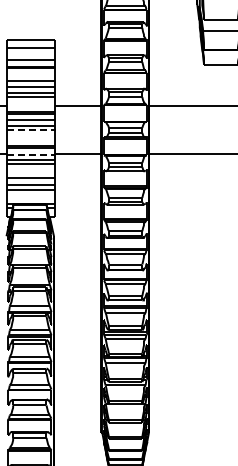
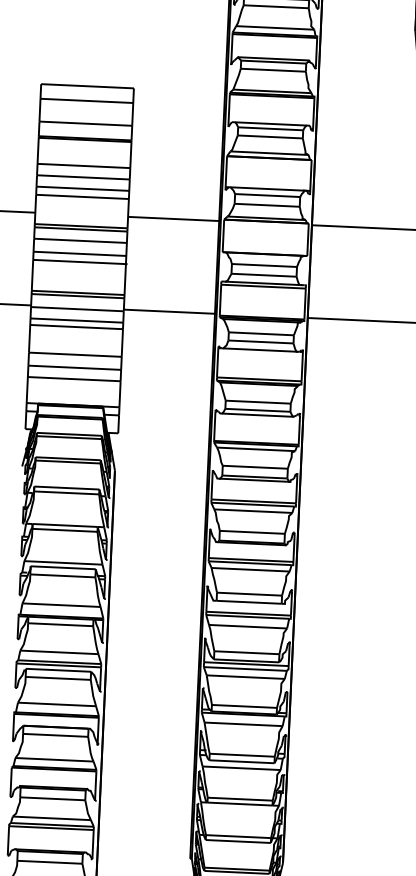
line: (31, 130) -> (80, 262), dashed -> solid
line: (31, 154) -> (78, 309), dashed -> solid

